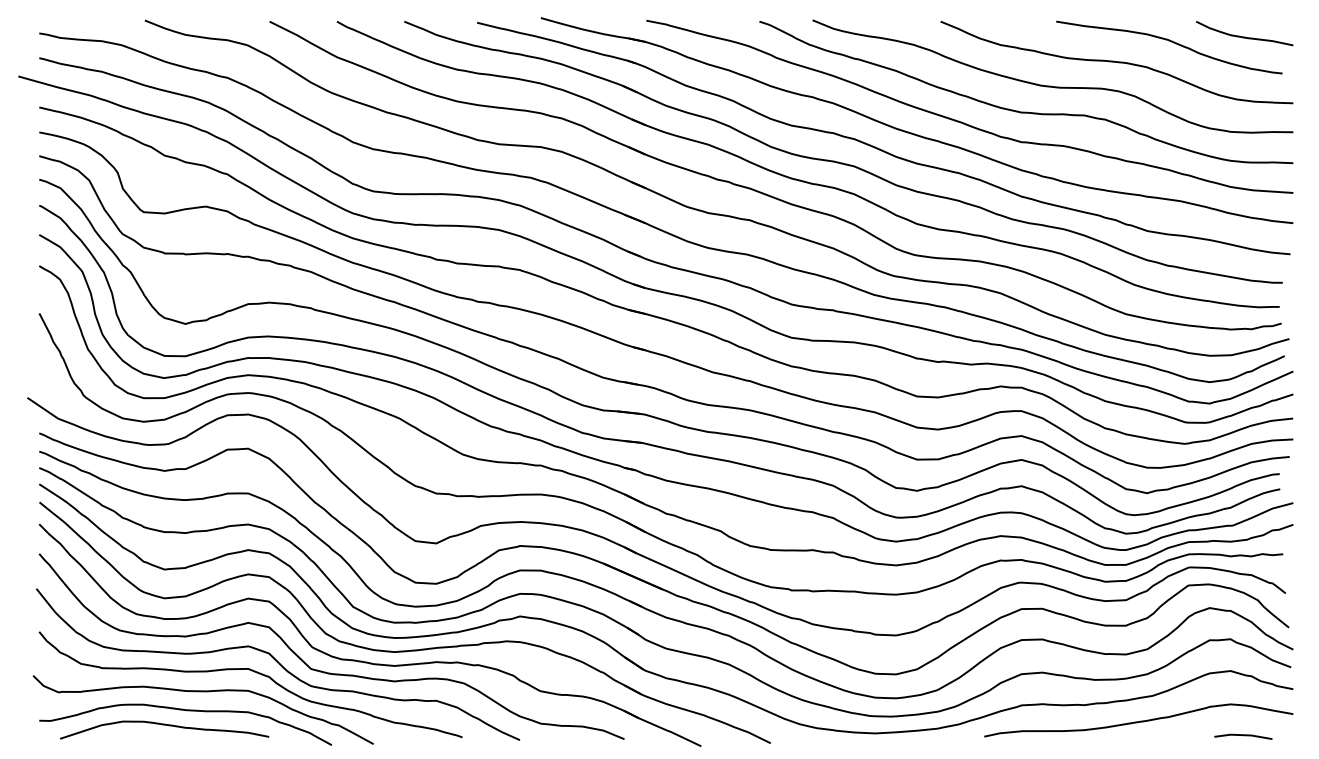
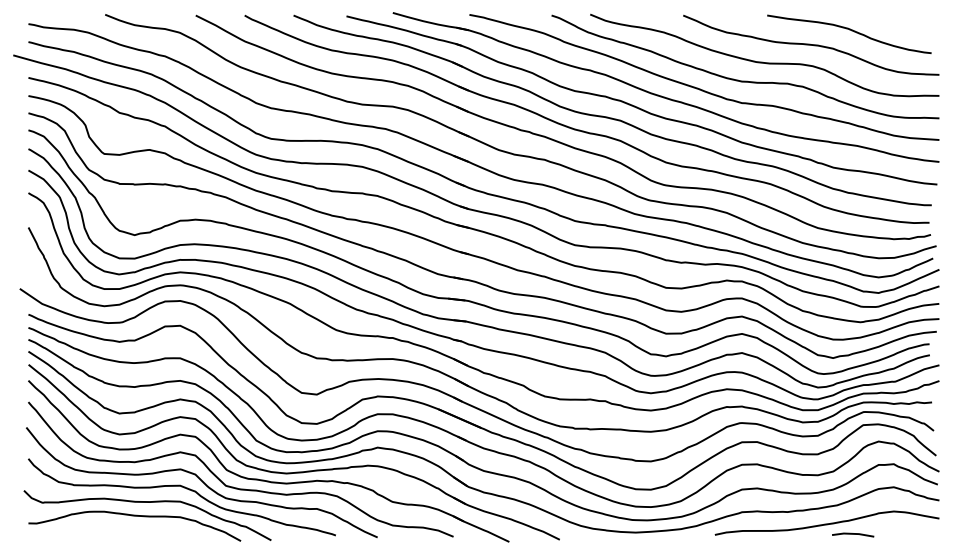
curve: (1241, 35) -> (901, 25), removed
curve: (164, 726) -> (119, 527), removed
line: (1243, 736) -> (853, 534), moved

